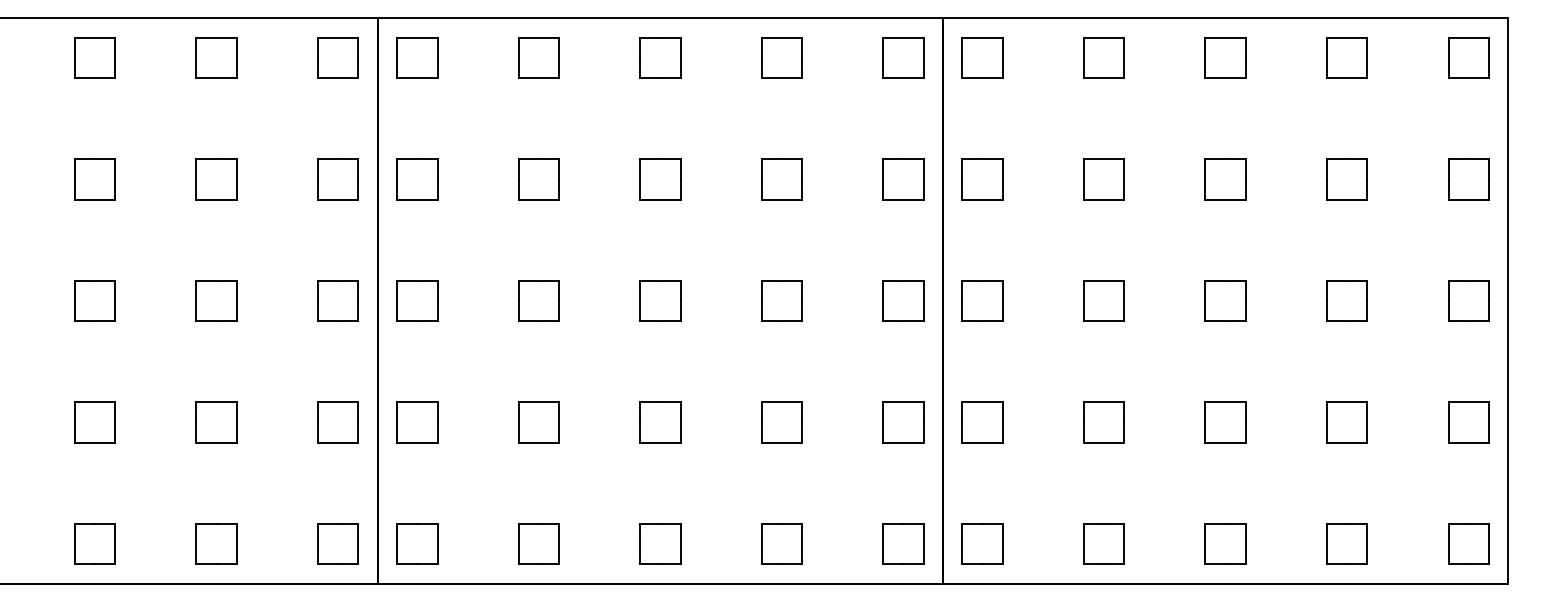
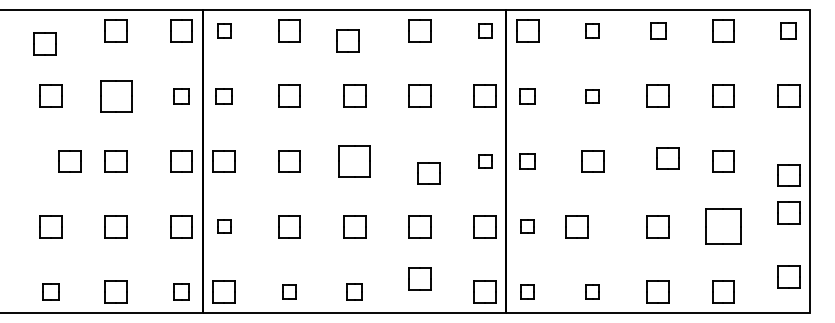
part: (94, 57) -> (44, 43), moved
part: (416, 57) -> (223, 30), size x0.6
part: (660, 57) -> (347, 40), moved
part: (902, 57) -> (484, 30), size x0.6
part: (1103, 57) -> (592, 30), size x0.6
part: (1224, 57) -> (657, 30), size x0.7
part: (1468, 57) -> (788, 30), size x0.7
part: (215, 178) -> (115, 95), size x1.4
part: (337, 178) -> (181, 95), size x0.7
part: (416, 178) -> (223, 95), size x0.7
part: (982, 178) -> (527, 95), size x0.7
part: (1103, 178) -> (592, 95), size x0.6
part: (94, 301) -> (69, 161), moved
part: (660, 301) -> (354, 161), size x1.4
part: (781, 301) -> (428, 173), moved
part: (902, 301) -> (484, 161), size x0.6
part: (982, 301) -> (527, 161), size x0.7
part: (1224, 301) -> (667, 158), moved
part: (1468, 301) -> (788, 175), moved
part: (416, 422) -> (223, 226), size x0.6
part: (982, 422) -> (527, 226), size x0.6
part: (1103, 422) -> (576, 226), moved
part: (1347, 422) -> (723, 226), size x1.6
part: (1468, 422) -> (788, 212), moved
part: (94, 543) -> (50, 291), size x0.7
part: (337, 543) -> (181, 291), size x0.7
part: (539, 543) -> (289, 291), size x0.6
part: (660, 543) -> (354, 291), size x0.7
part: (781, 543) -> (419, 278), moved
part: (982, 543) -> (527, 291), size x0.6
part: (1103, 543) -> (592, 291), size x0.6
part: (1468, 543) -> (788, 276), moved

